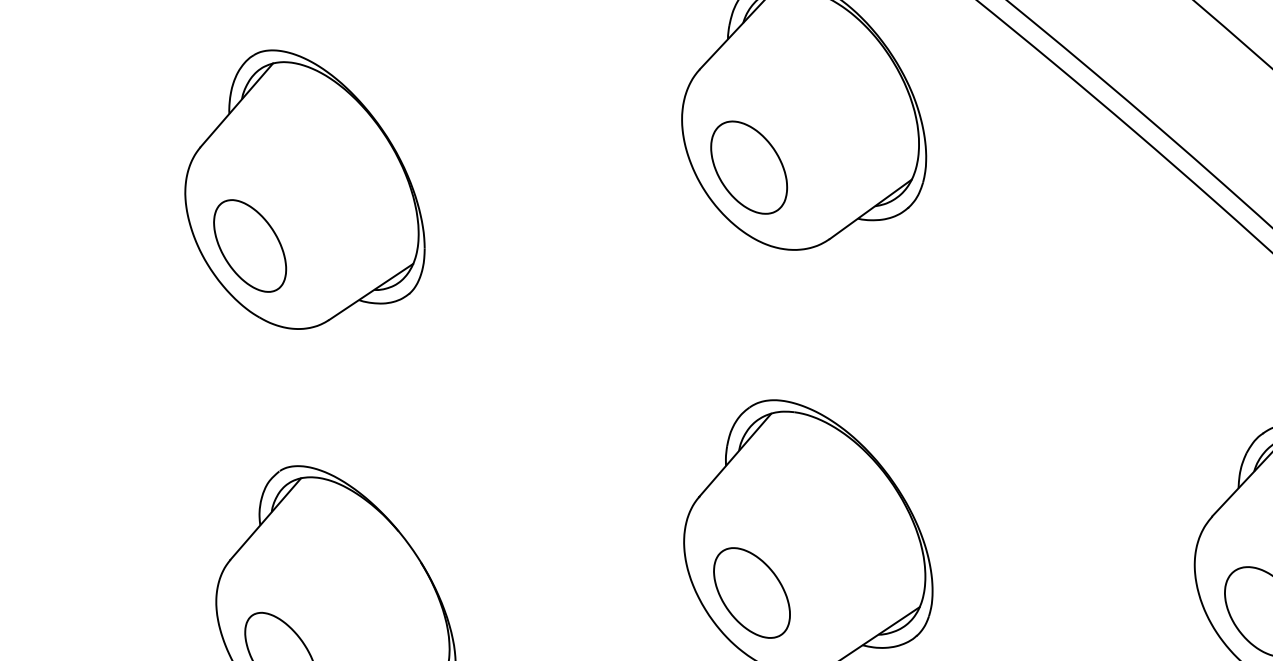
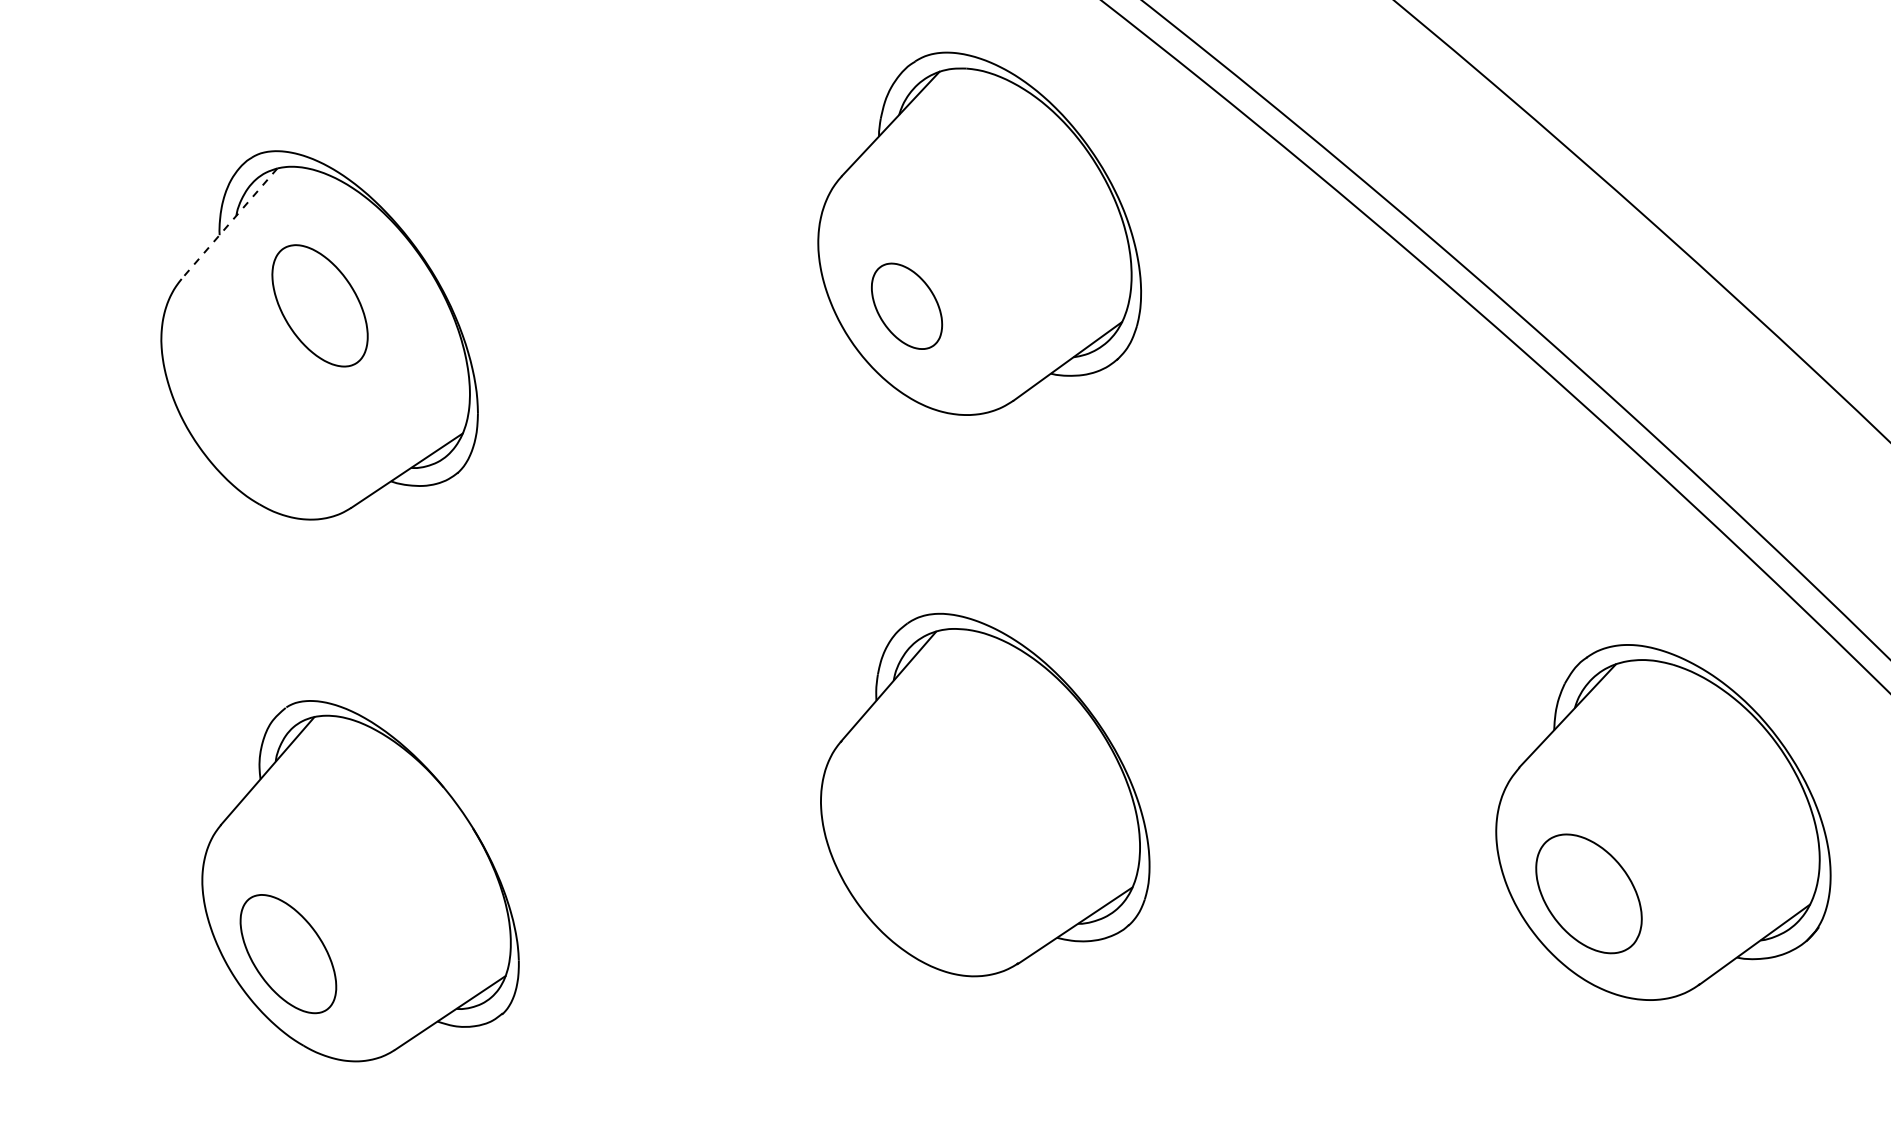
line: (236, 105) -> (229, 224), solid -> dashed
part: (748, 167) -> (906, 306), size x0.7
part: (249, 245) -> (319, 305), moved
part: (751, 592) -> (910, 868), removed

